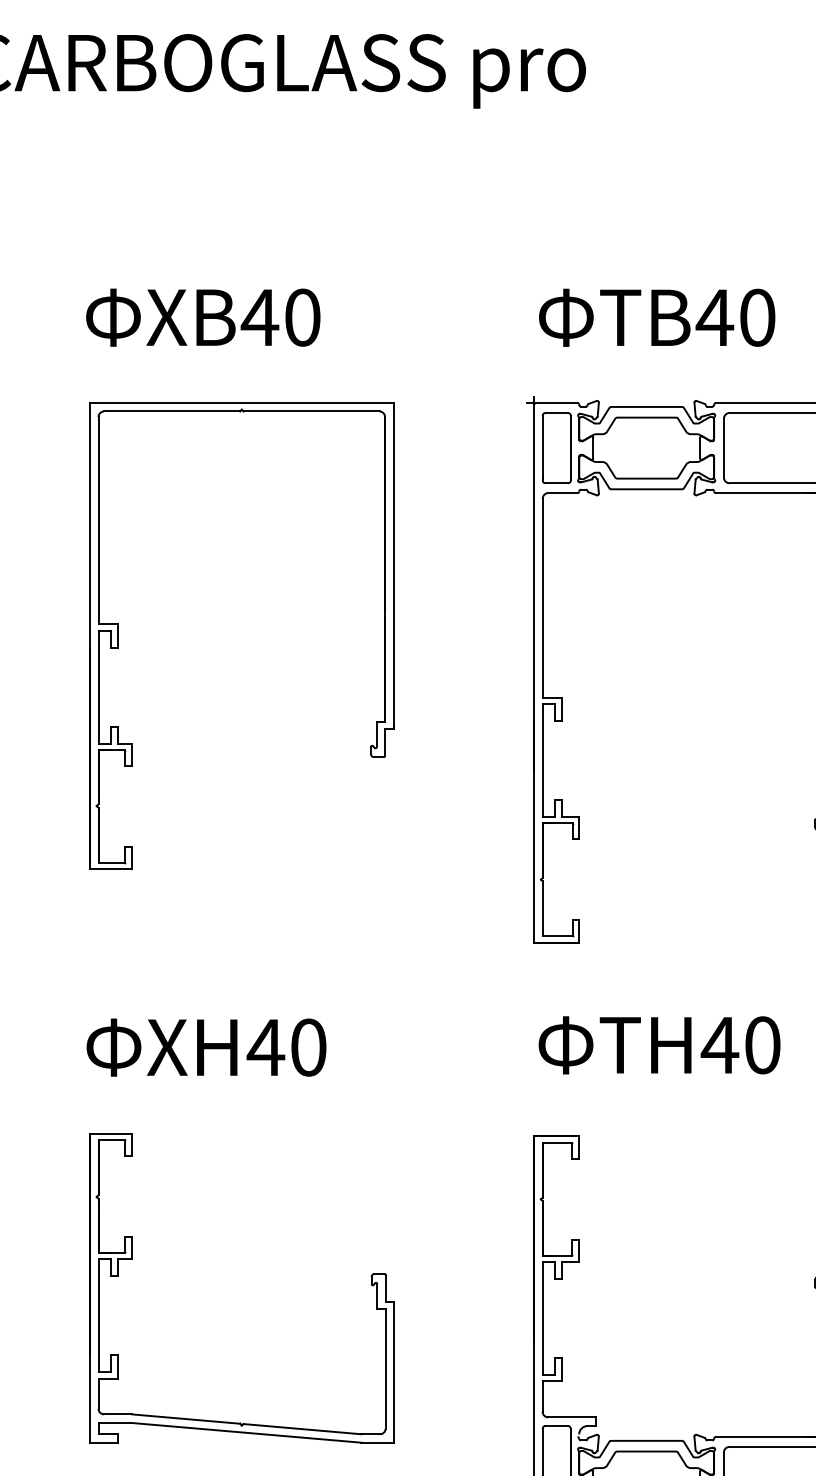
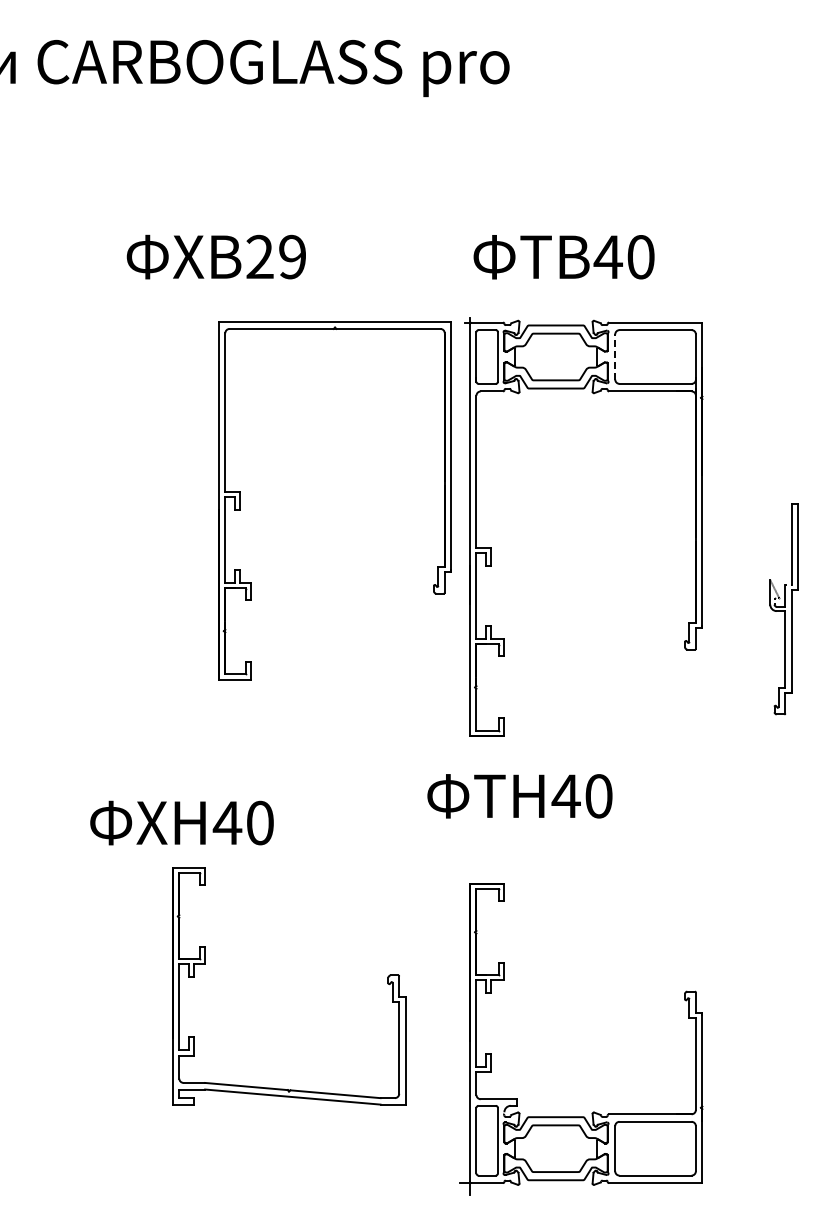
text: (280, 316) -> (275, 256), 40 -> 29
line: (724, 448) -> (615, 357), solid -> dashed
part: (118, 635) -> (240, 500), moved
text: (658, 1045) -> (519, 796), moved
text: (205, 1046) -> (181, 822), moved
part: (132, 1259) -> (205, 964), moved

